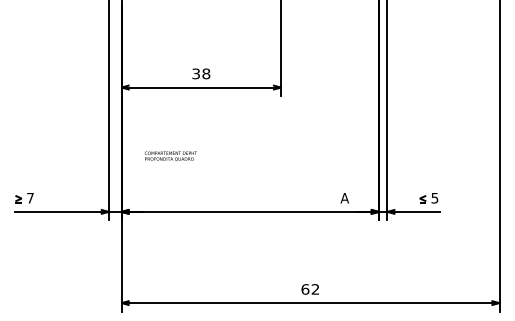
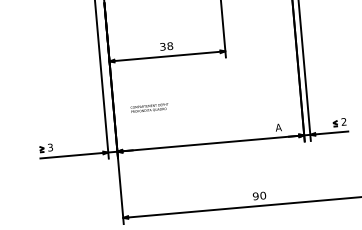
text: (30, 197) -> (50, 147), 7 -> 3
text: (434, 197) -> (343, 121), 5 -> 2
text: (310, 289) -> (259, 196), 62 -> 90

